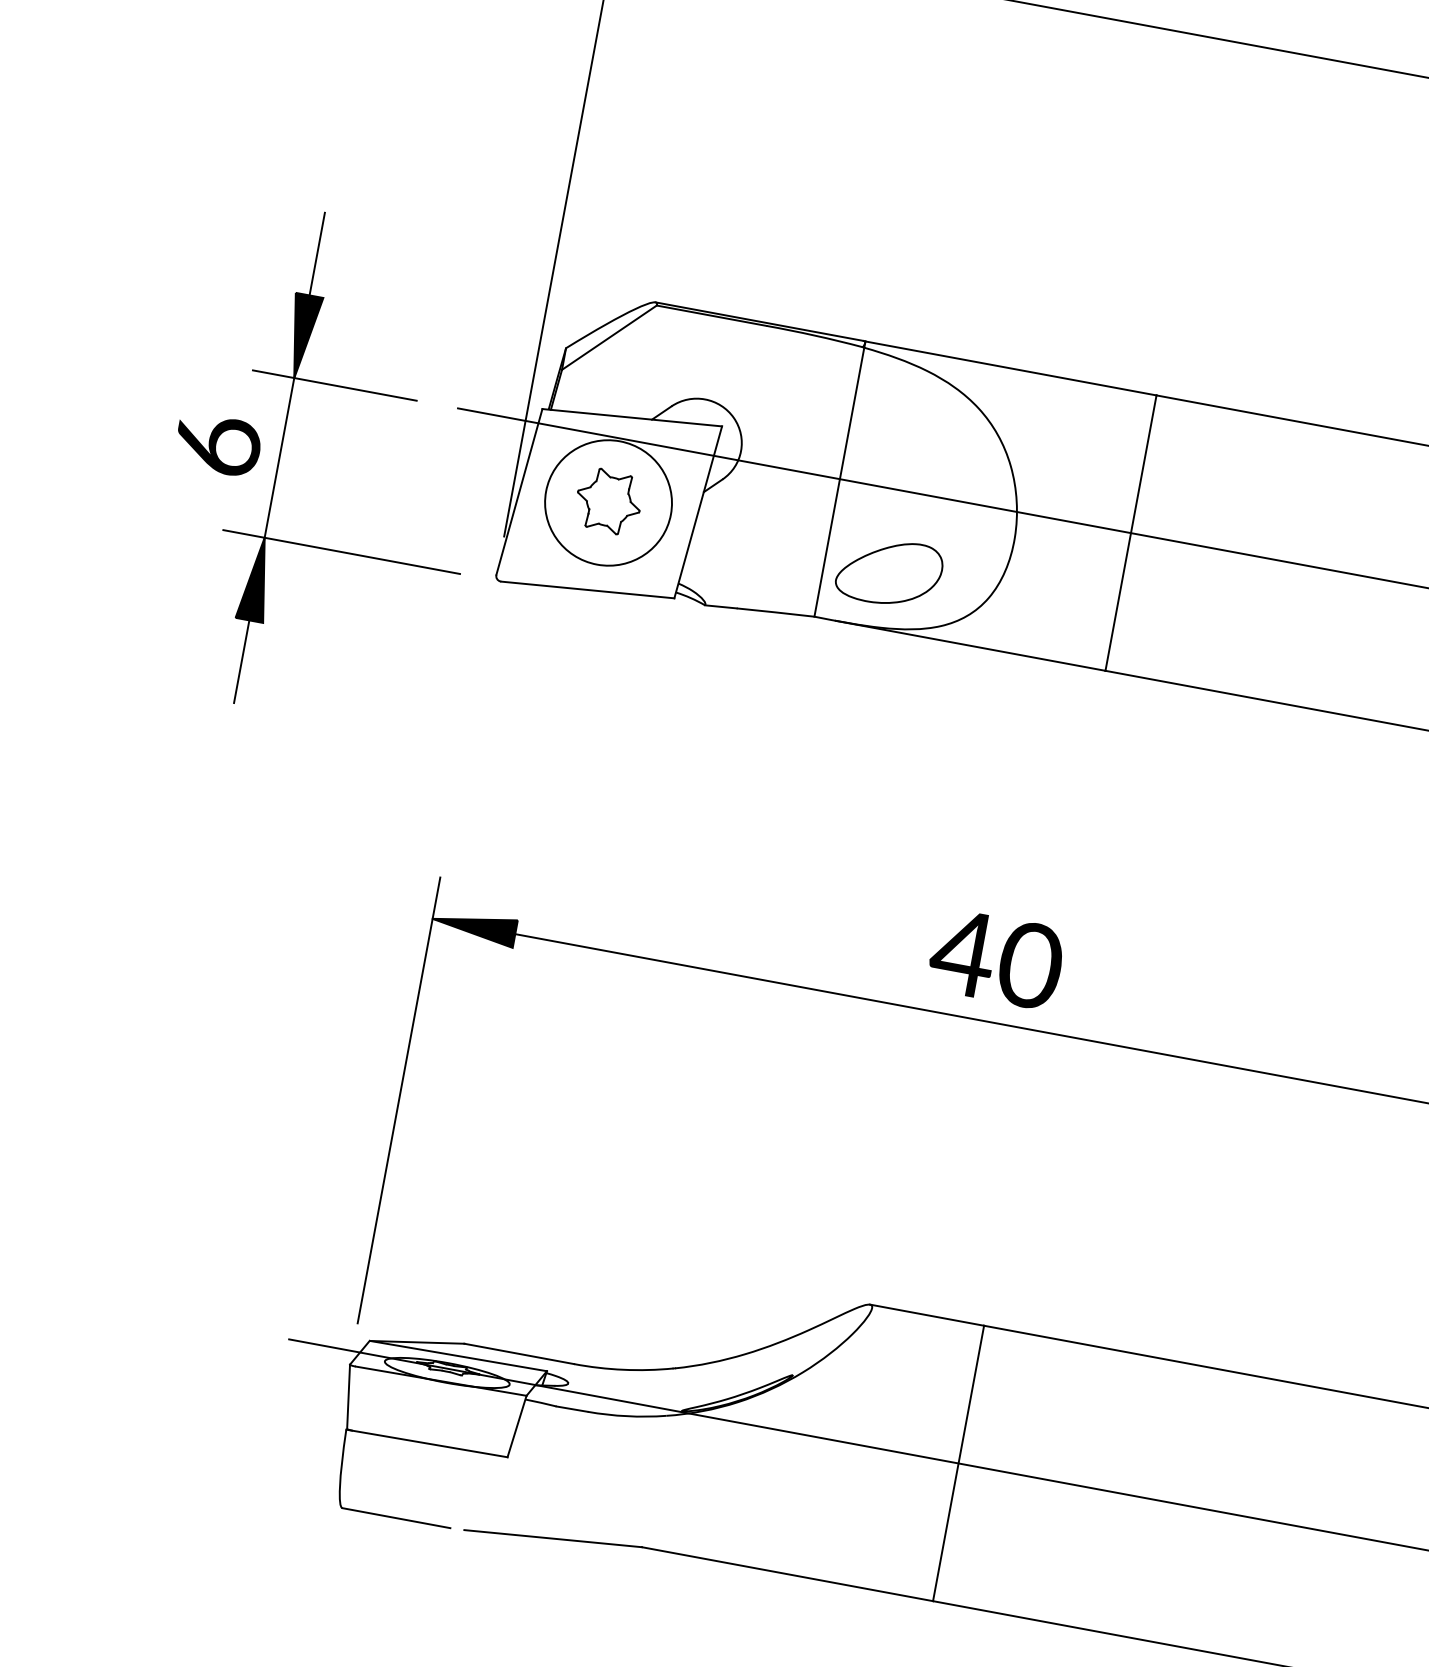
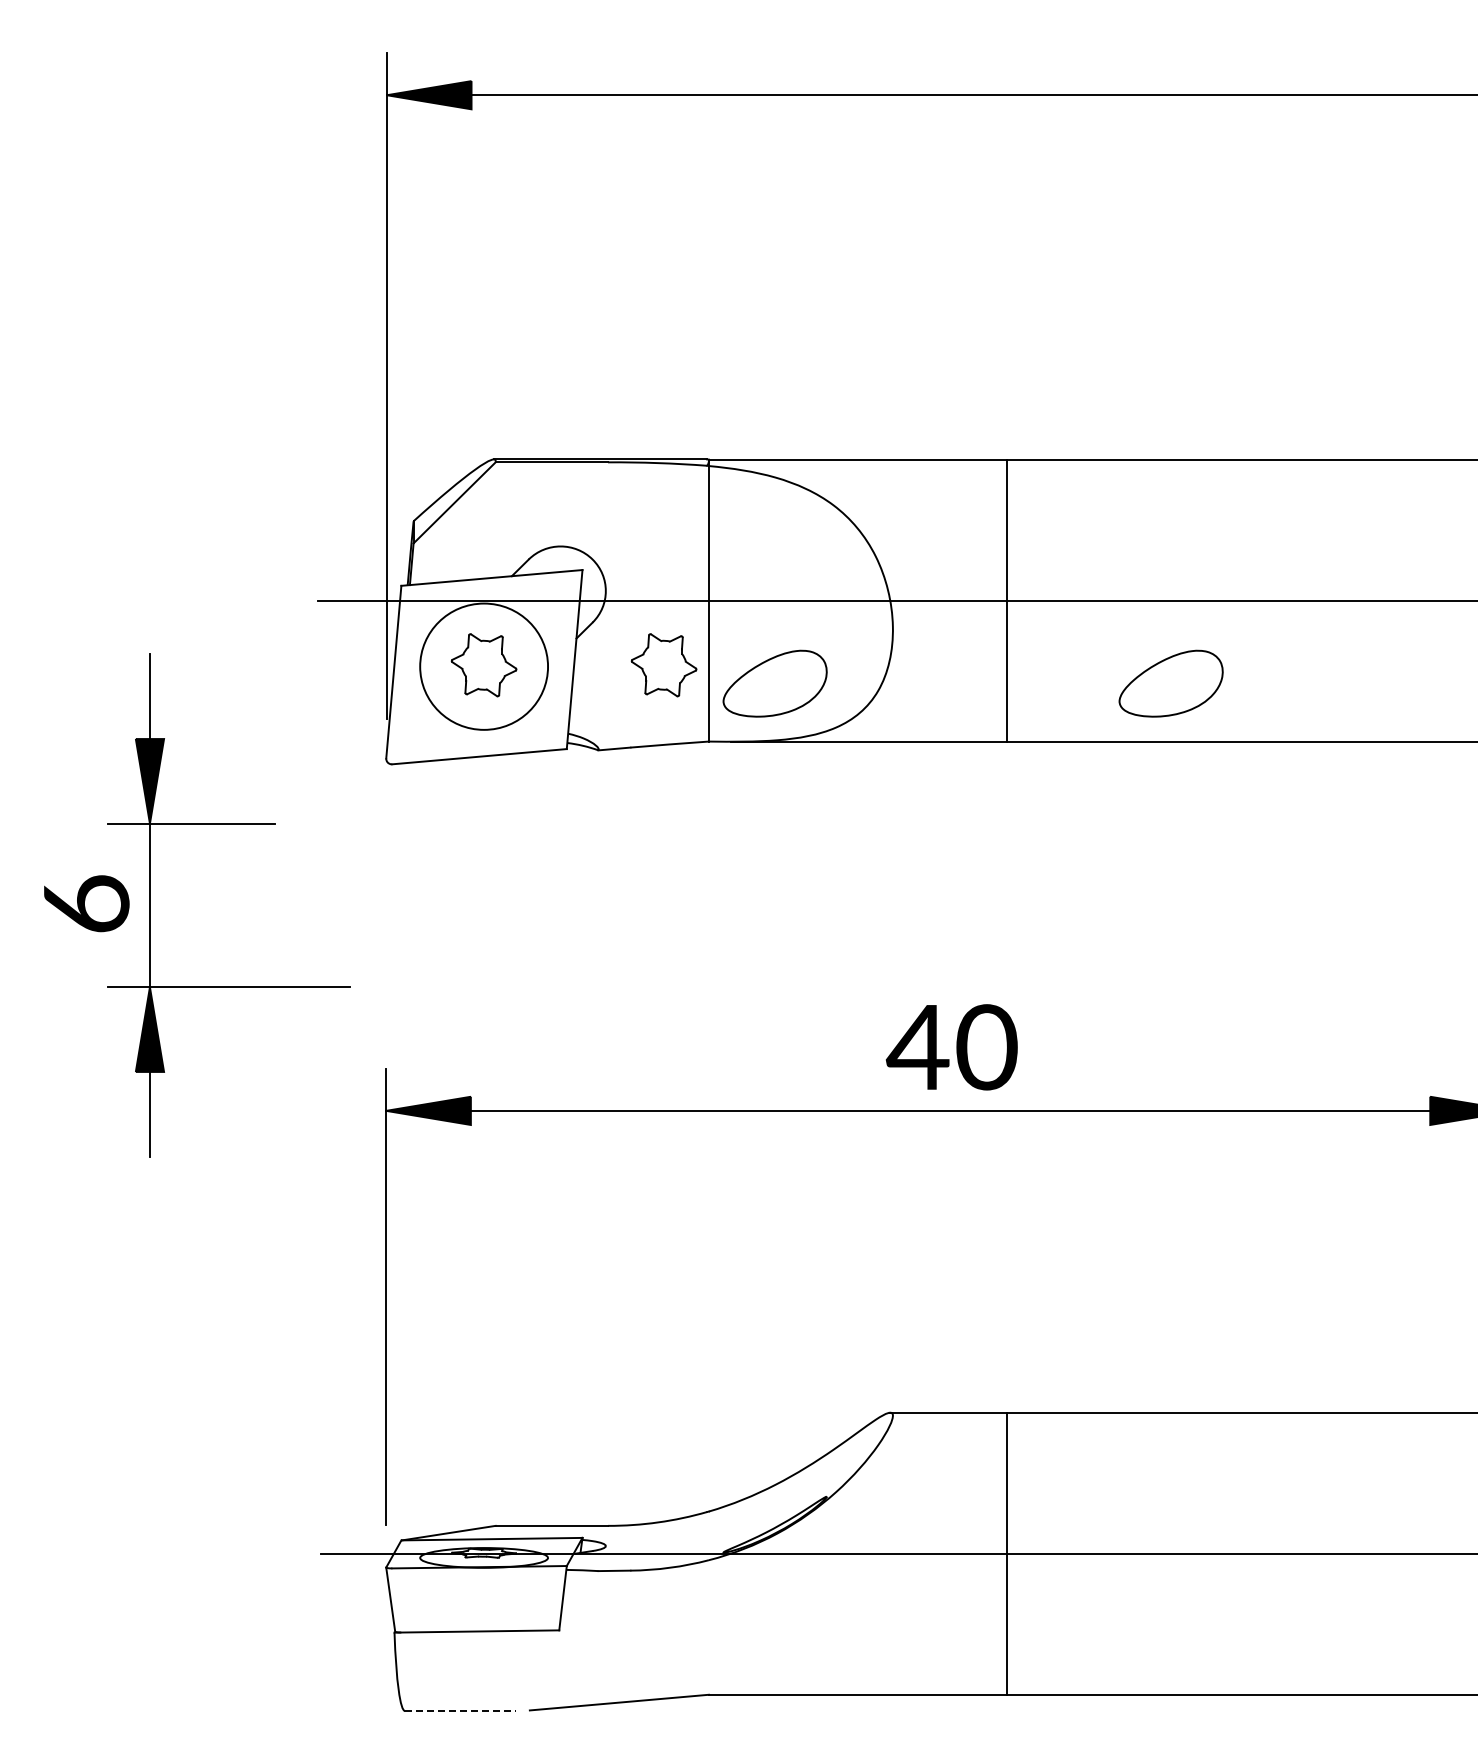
part: (280, 458) -> (150, 905), moved
part: (783, 534) -> (663, 665), added
part: (1275, 643) -> (1170, 683), added
line: (396, 1518) -> (460, 1711), solid -> dashed

